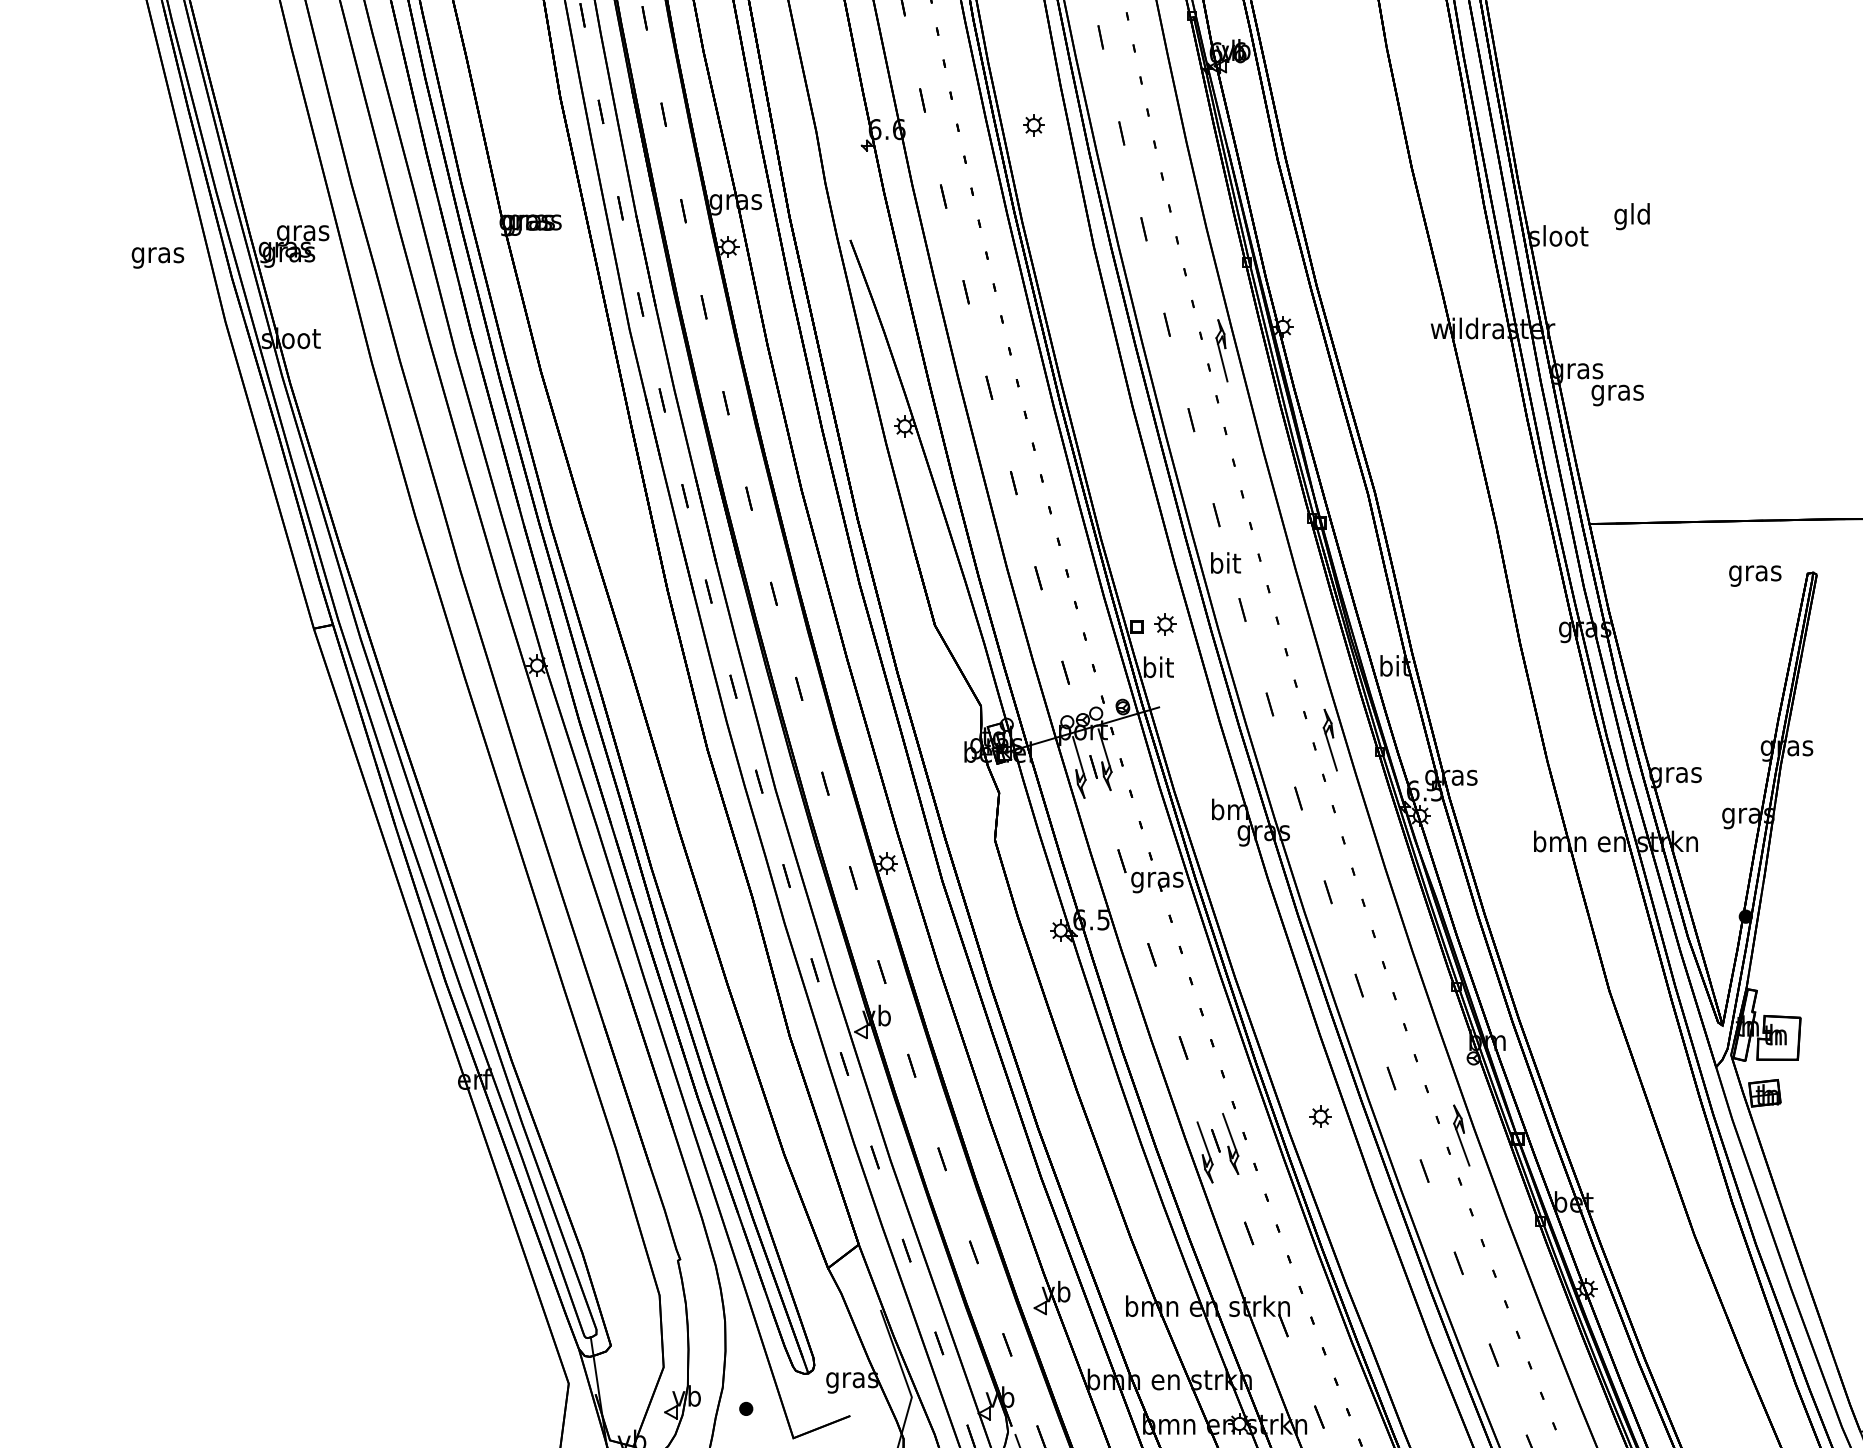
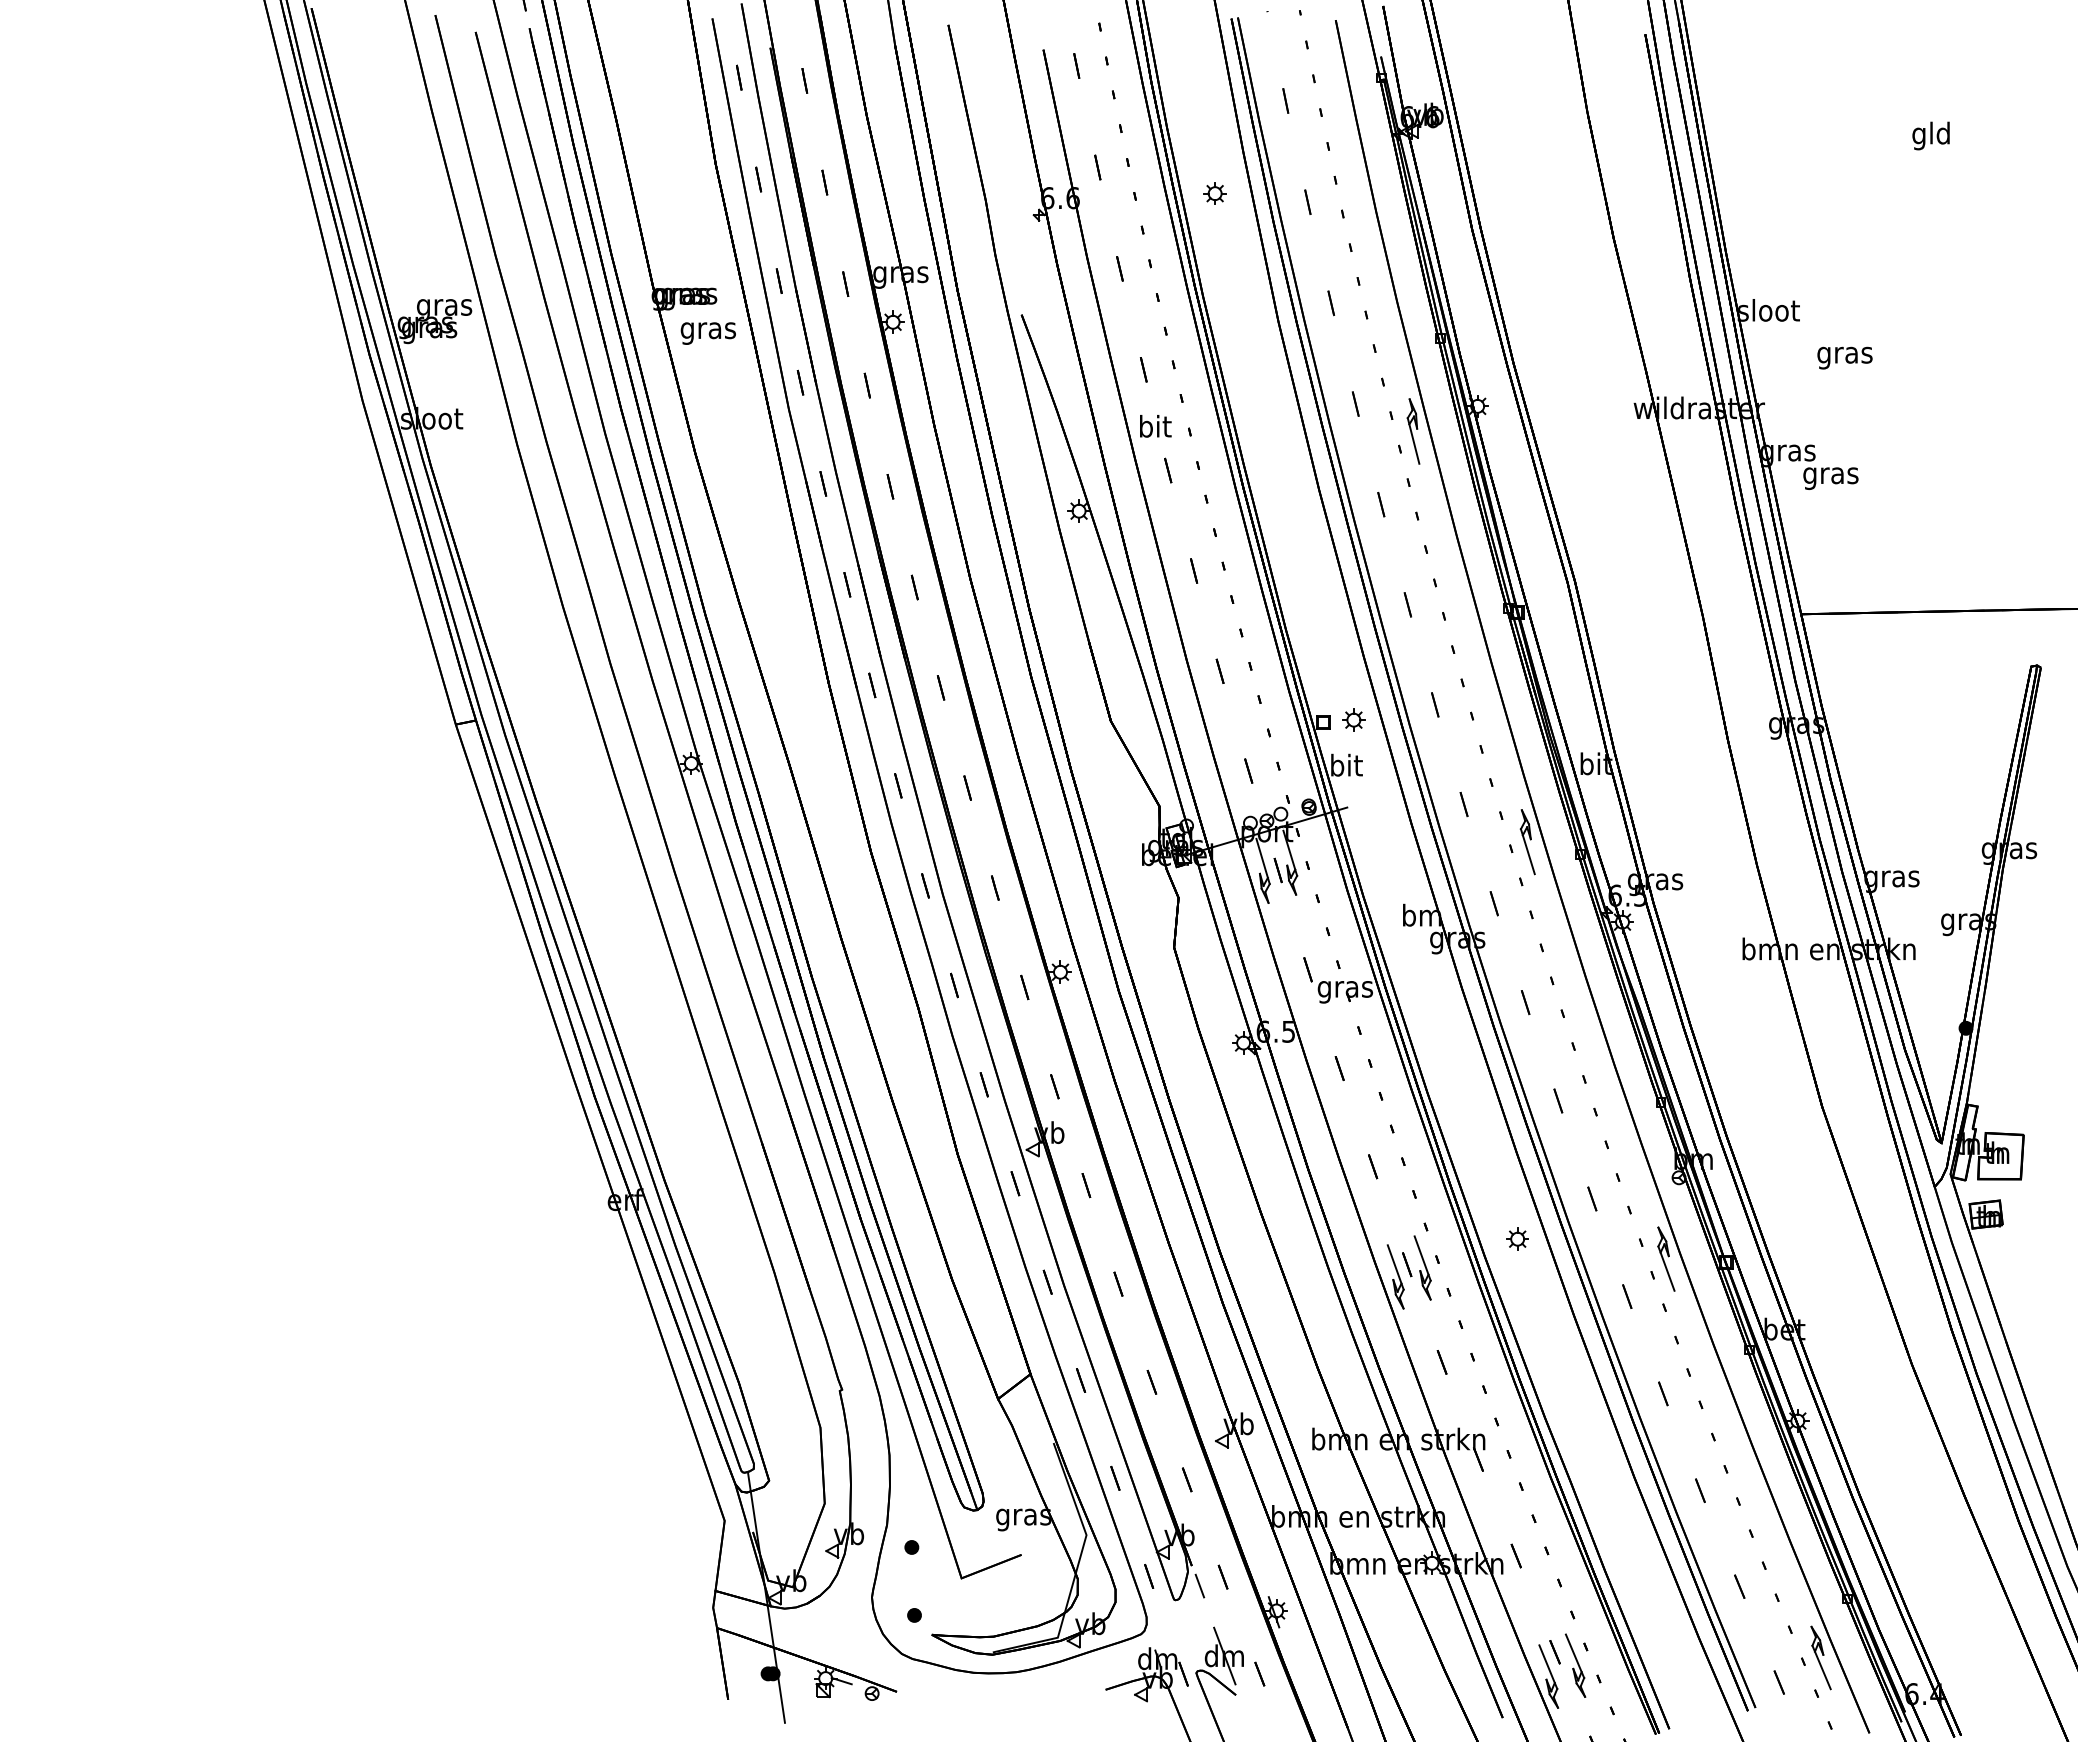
text: (1631, 216) -> (1930, 135), moved
text: (157, 257) -> (707, 333), moved
text: (1225, 563) -> (1155, 426), moved
text: (1754, 575) -> (1844, 357), moved

